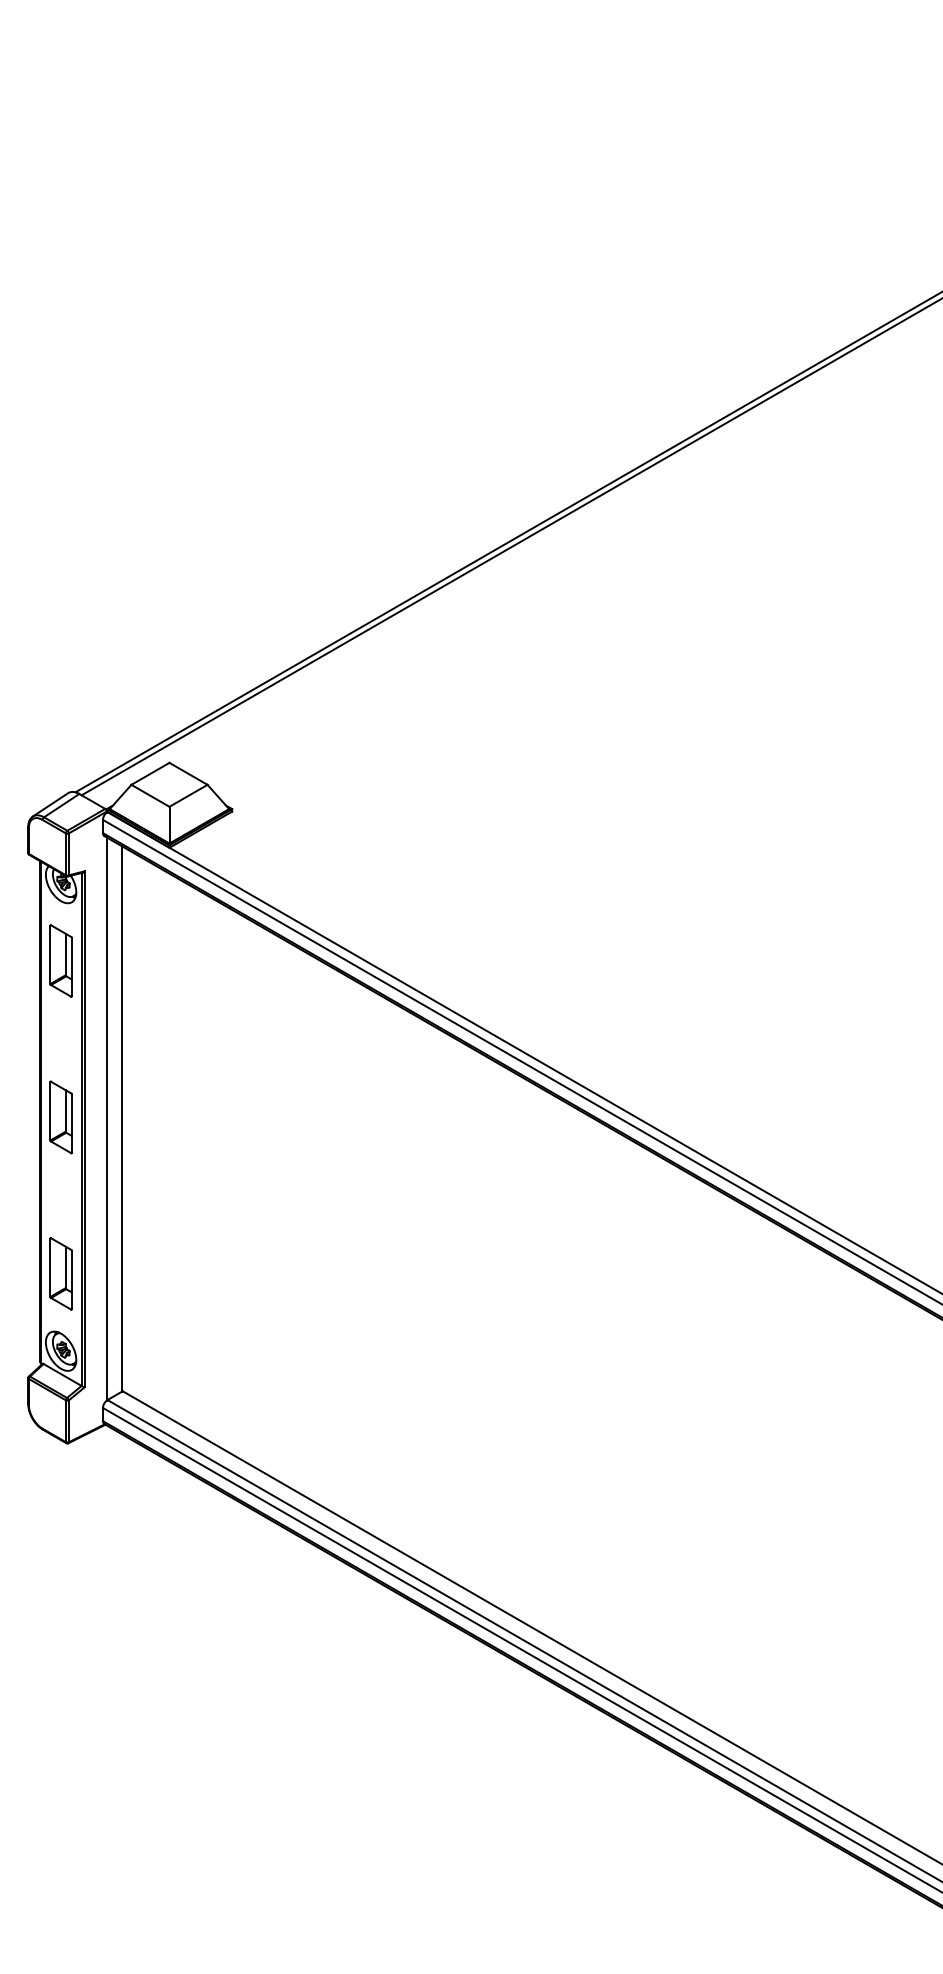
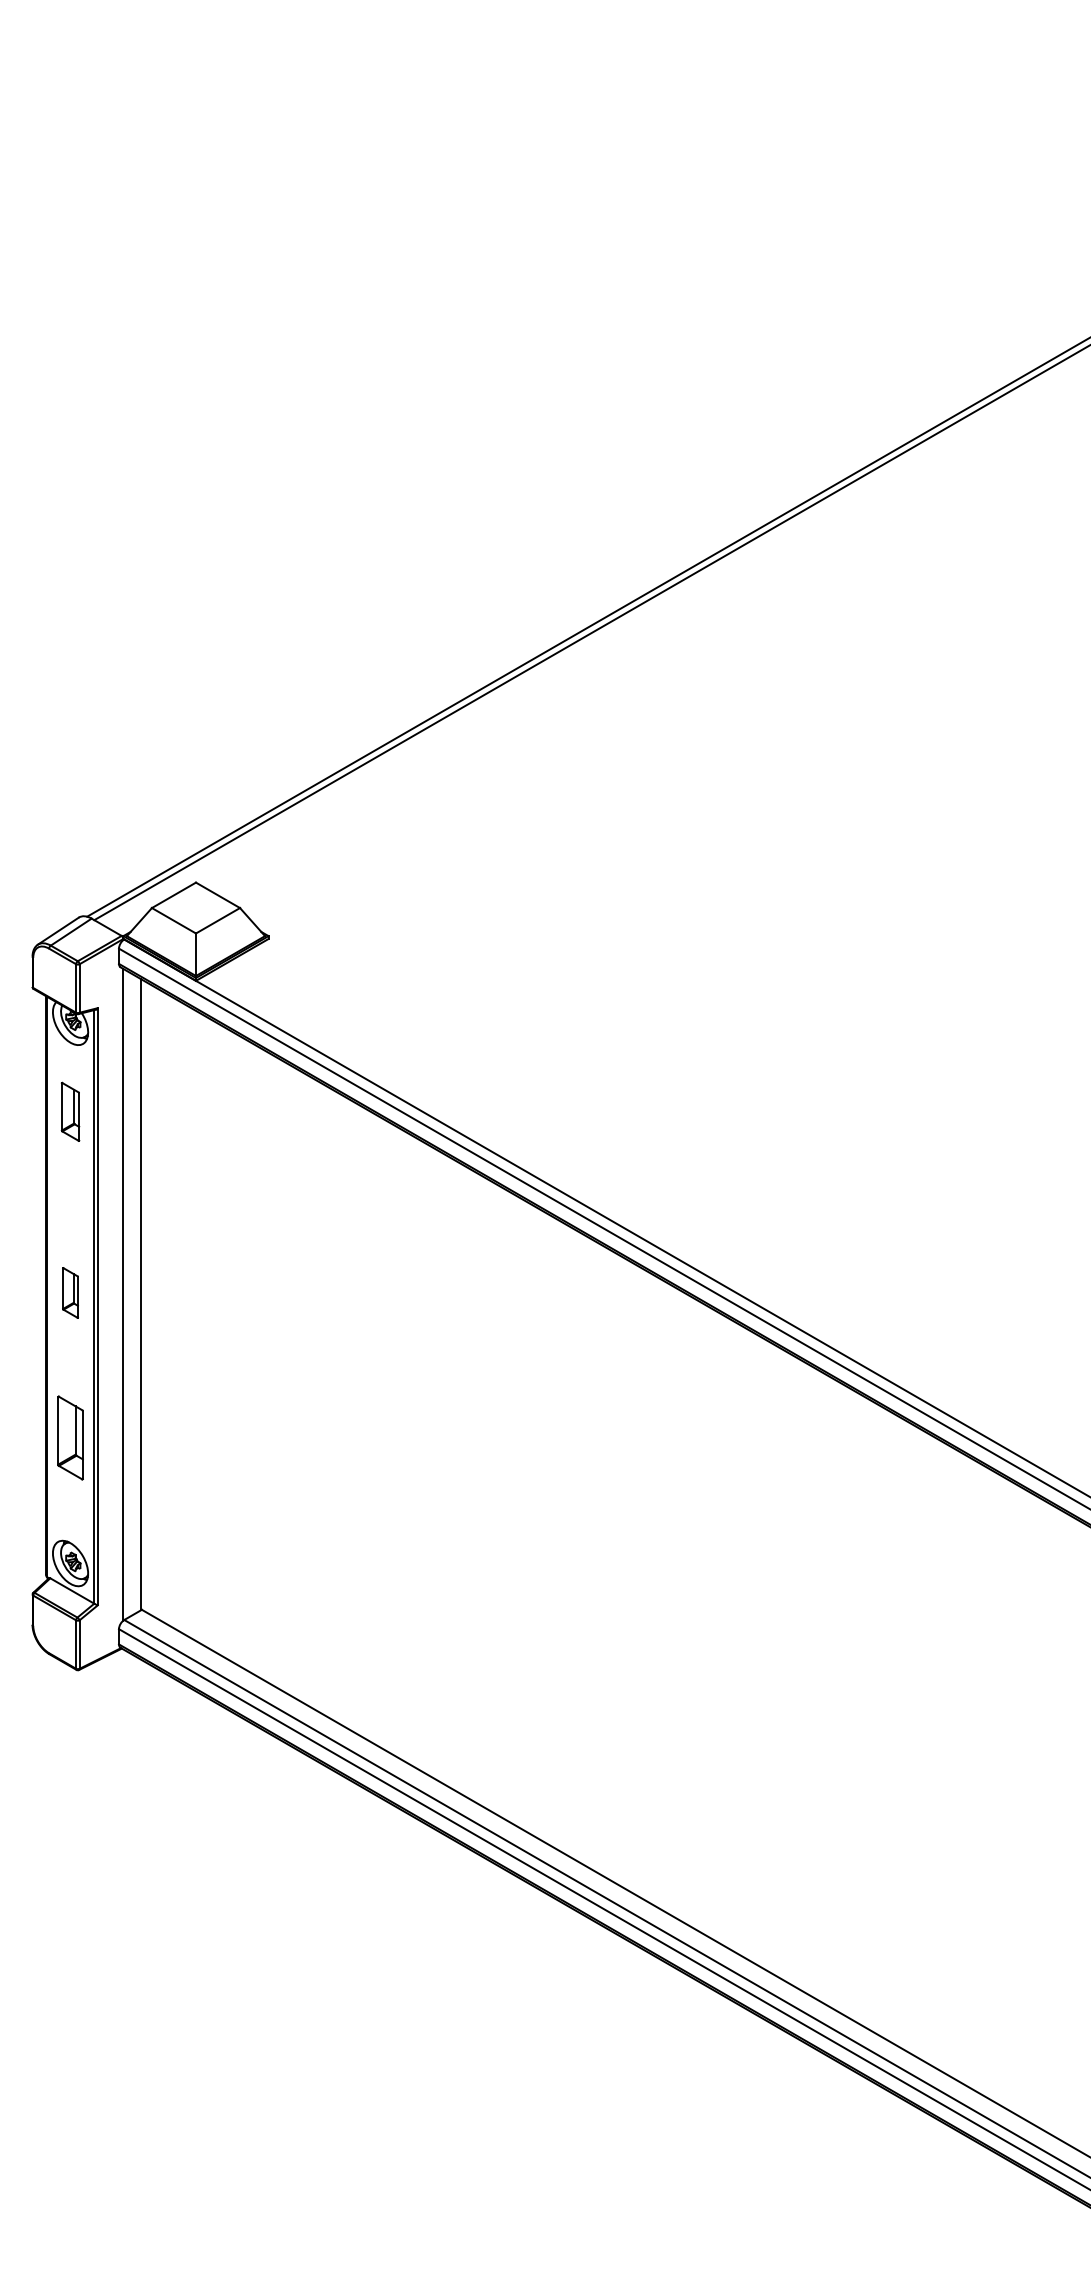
part: (61, 960) -> (70, 1111), size x0.7
part: (61, 1117) -> (70, 1292), size x0.6
part: (61, 1273) -> (70, 1437), moved

